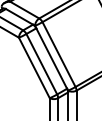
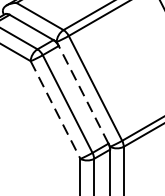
line: (51, 58) -> (83, 94), solid -> dashed
line: (34, 67) -> (55, 109), solid -> dashed

